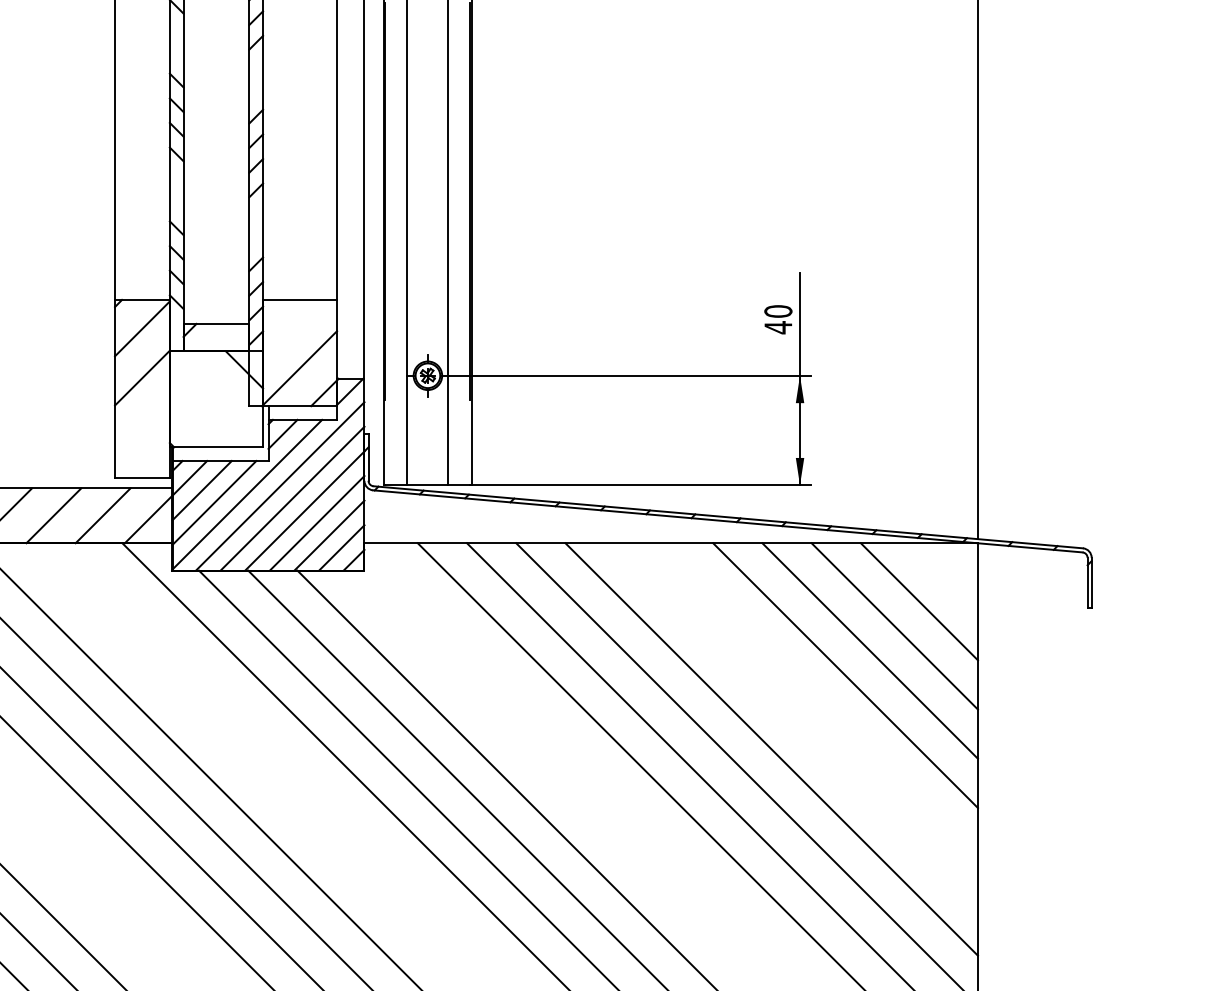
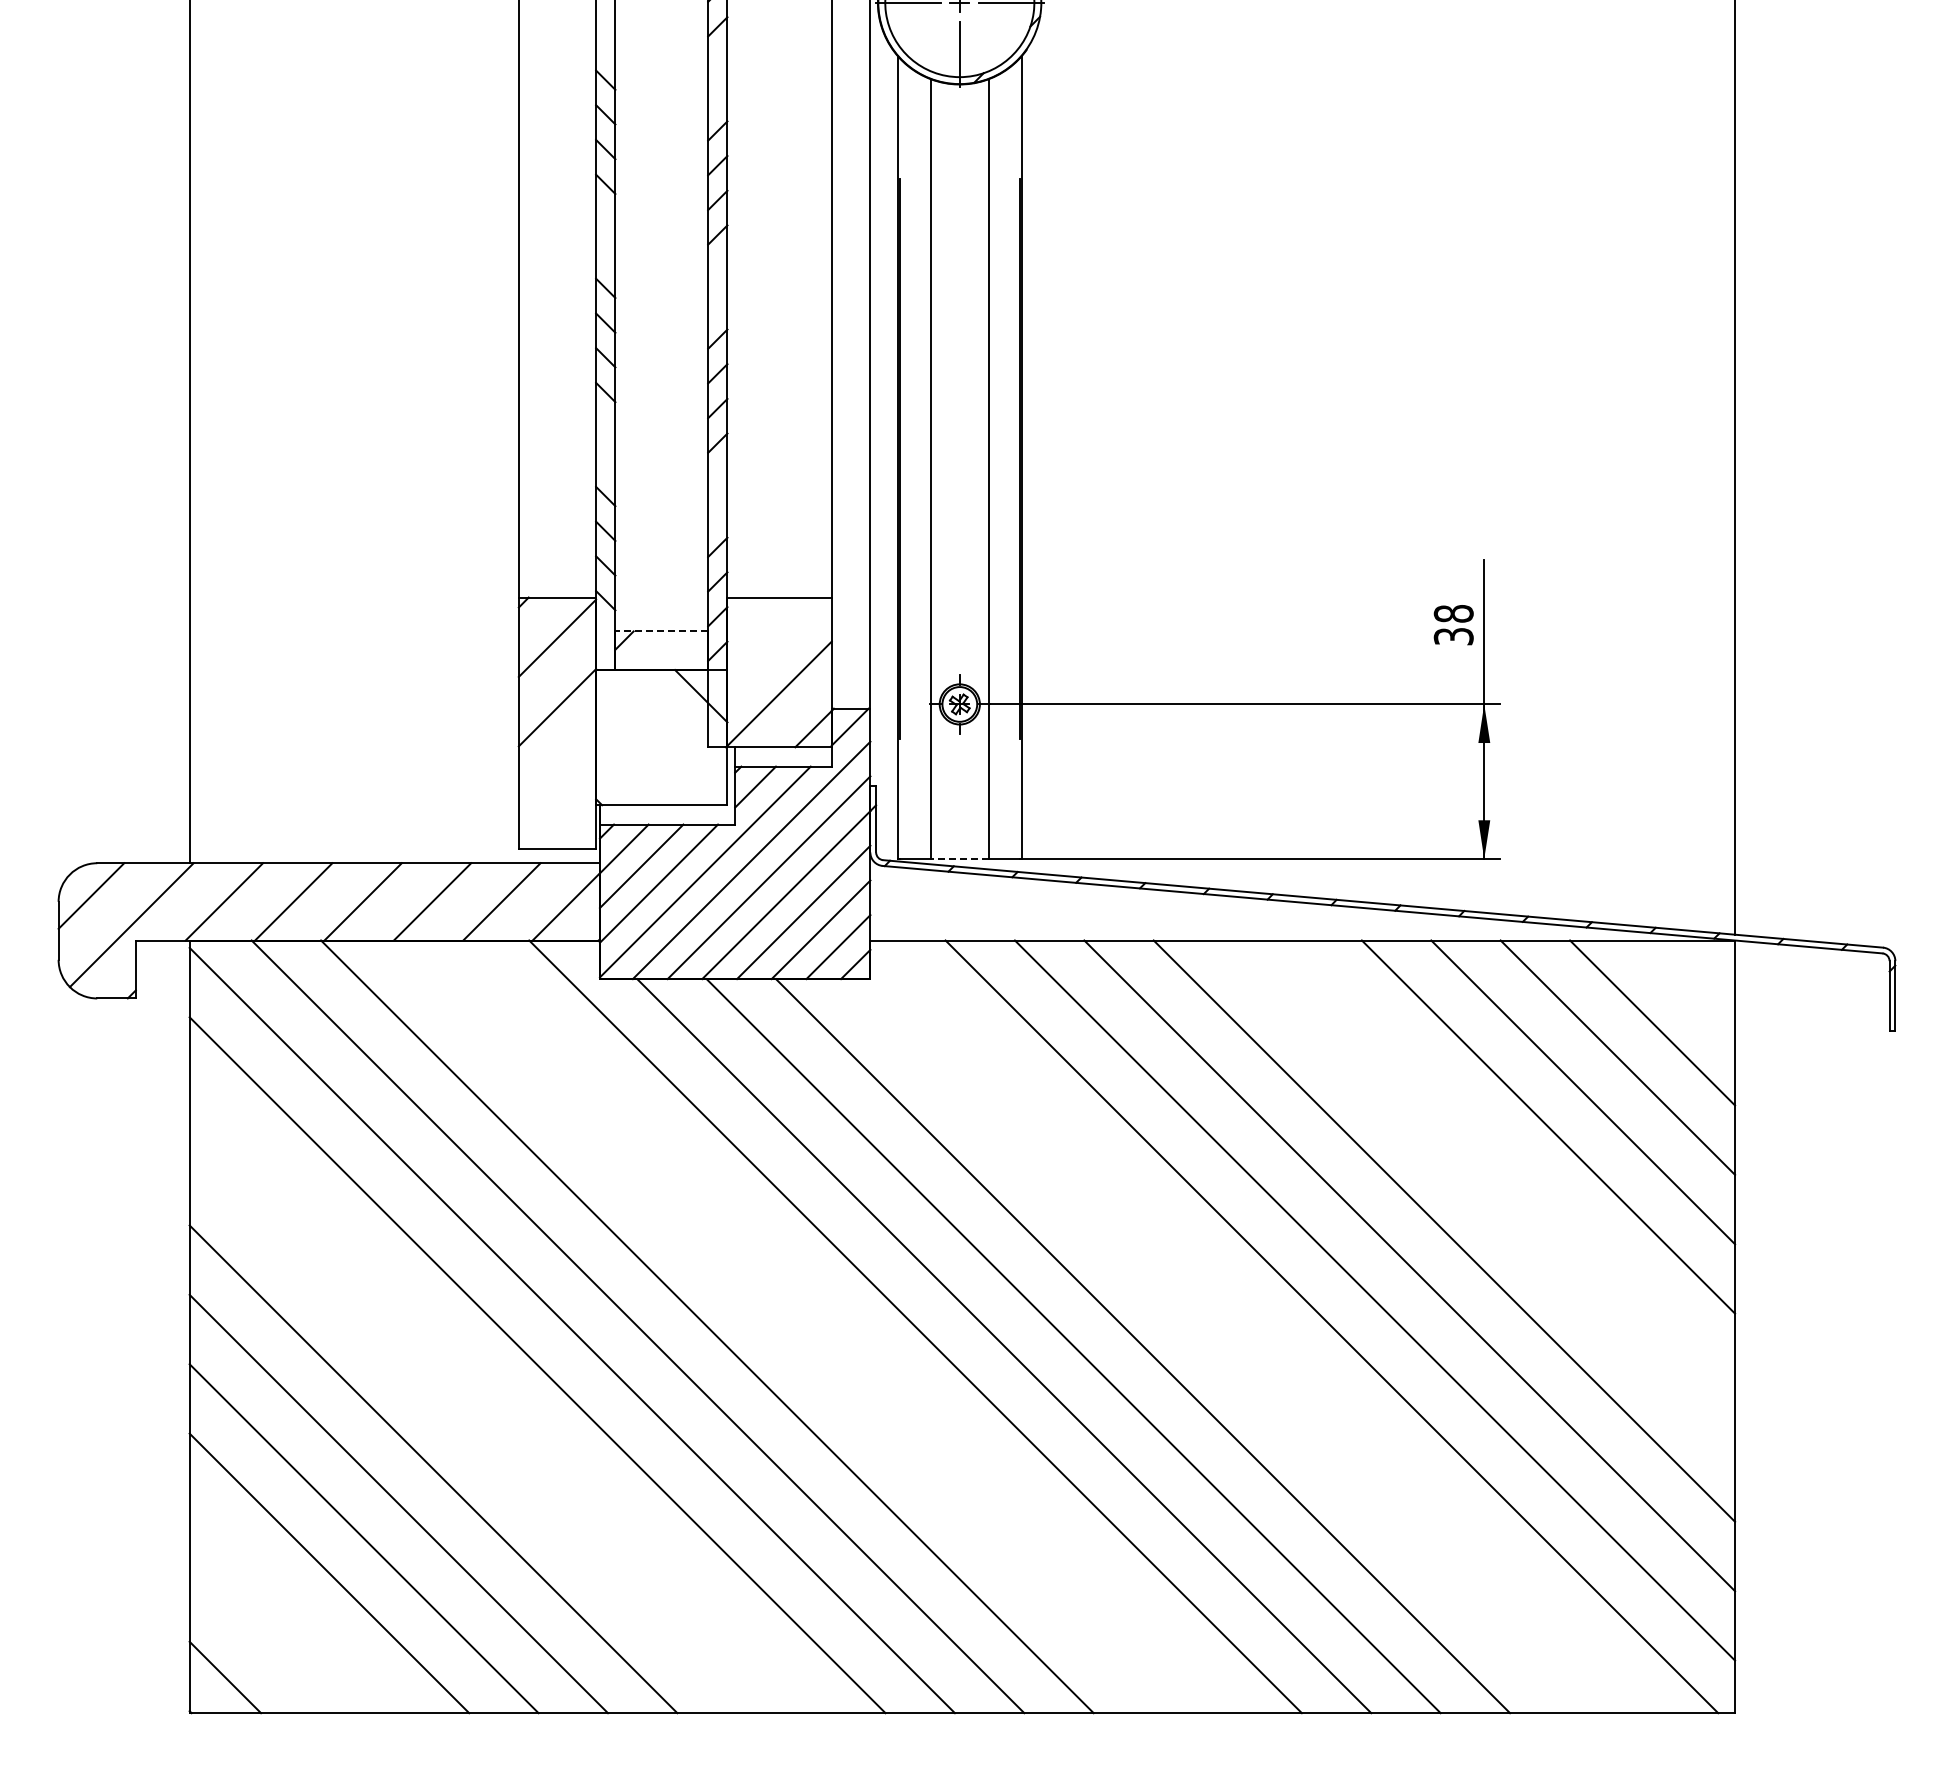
text: (778, 319) -> (1453, 625), 40 -> 38
line: (216, 324) -> (661, 631), solid -> dashed
line: (427, 485) -> (959, 858), solid -> dashed

